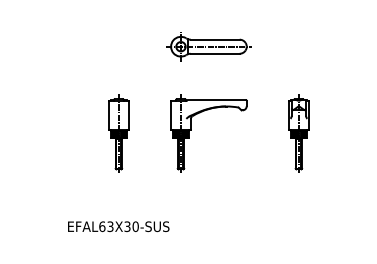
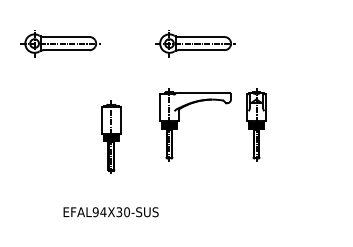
part: (64, 46) -> (60, 43), added
part: (118, 133) -> (110, 137), moved
part: (298, 133) -> (256, 124), moved
text: (106, 226) -> (99, 212), EFAL63X30-SUS -> EFAL94X30-SUS

